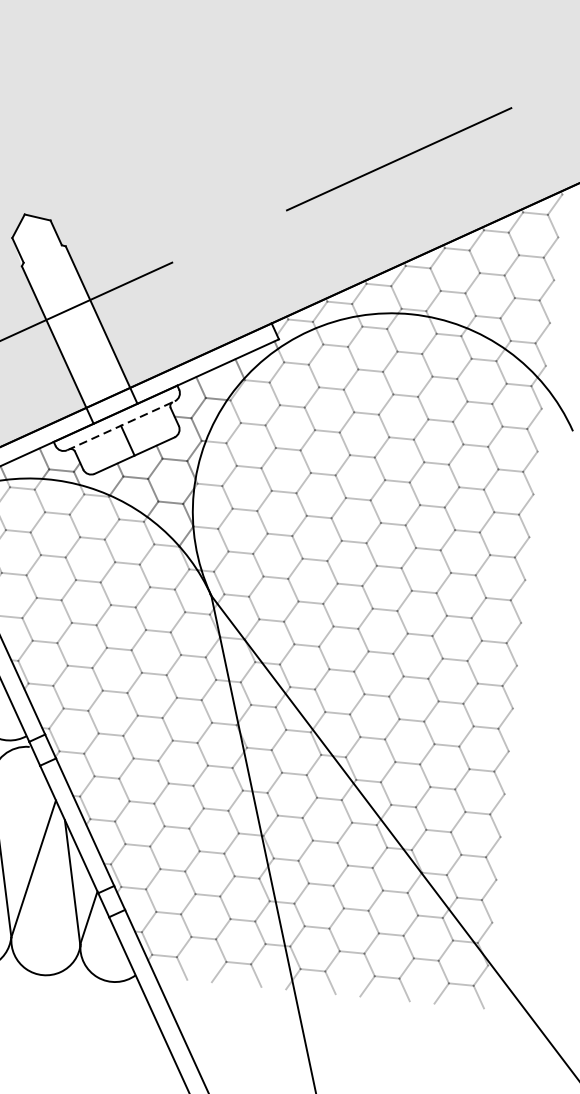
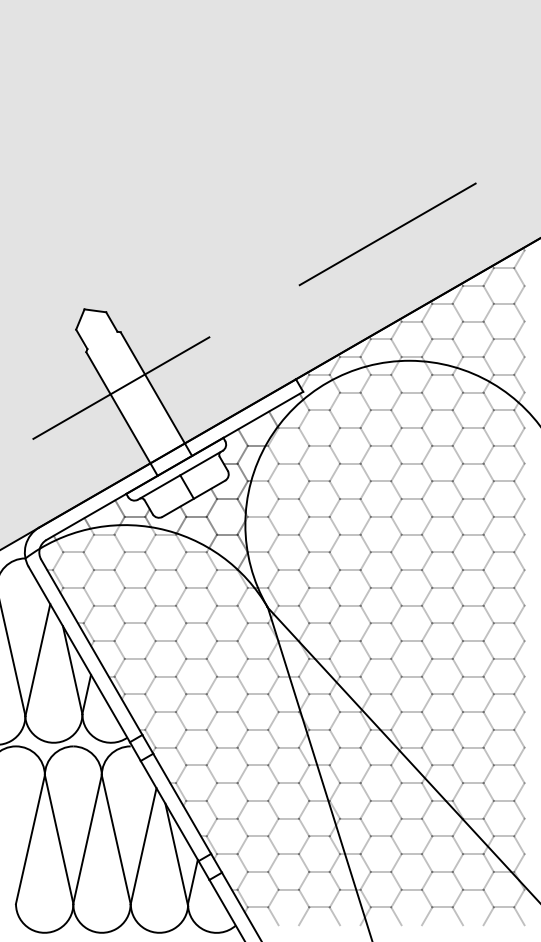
line: (121, 426) -> (180, 475), dashed -> solid

